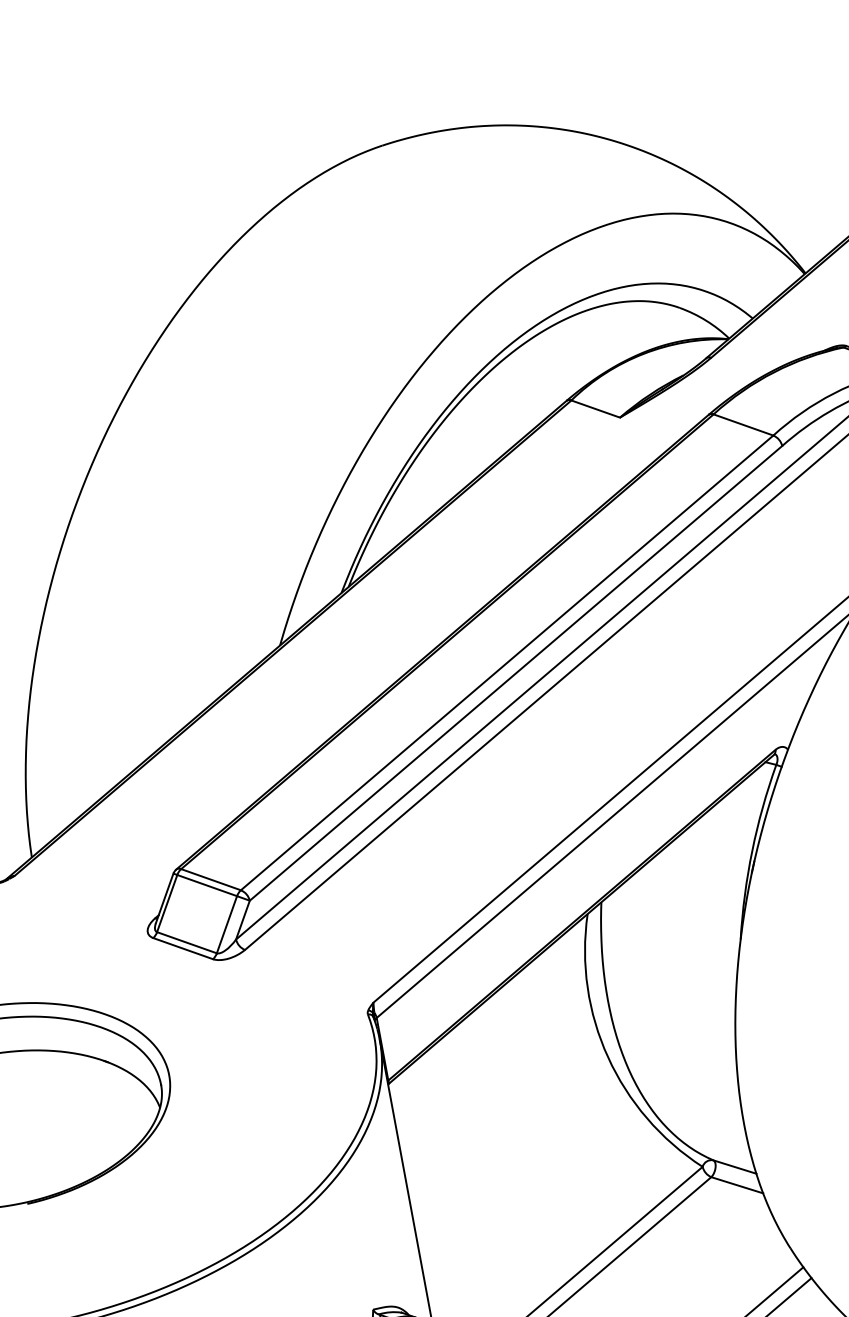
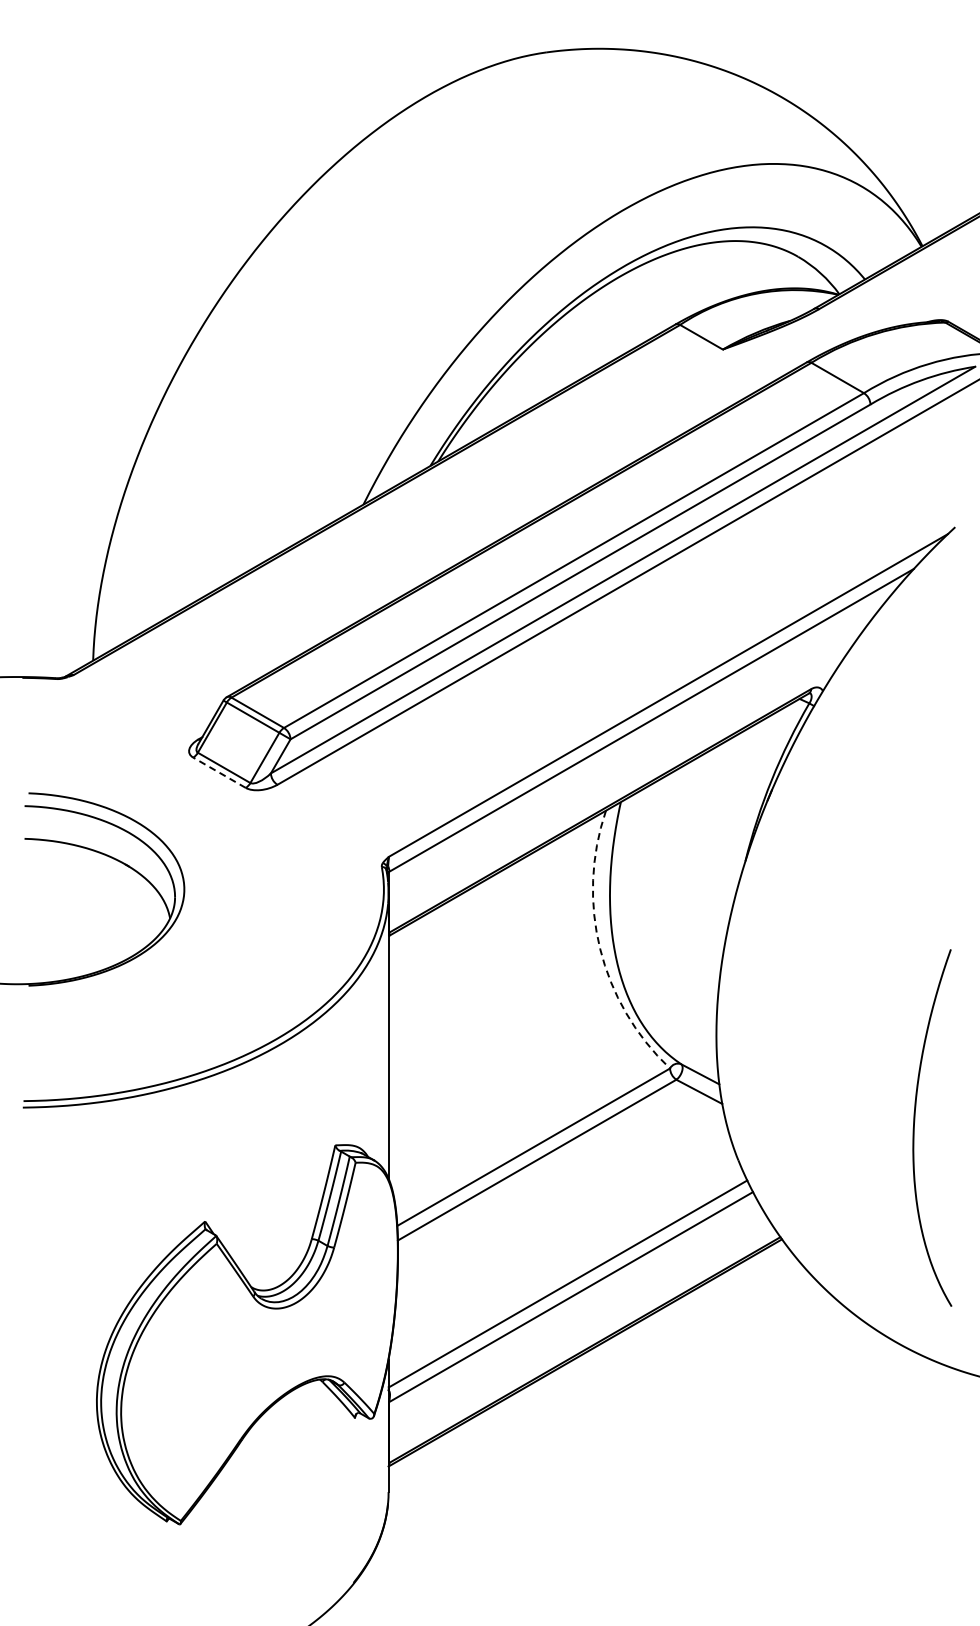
line: (183, 948) -> (219, 772), solid -> dashed
arc: (608, 1057) -> (600, 949), solid -> dashed

